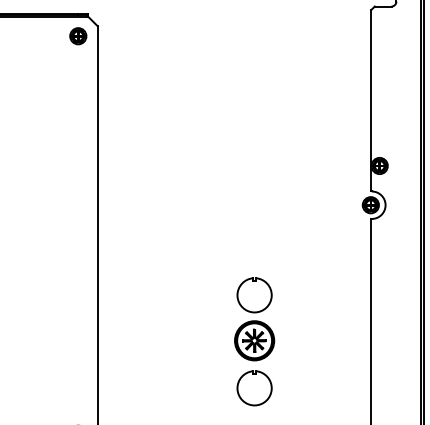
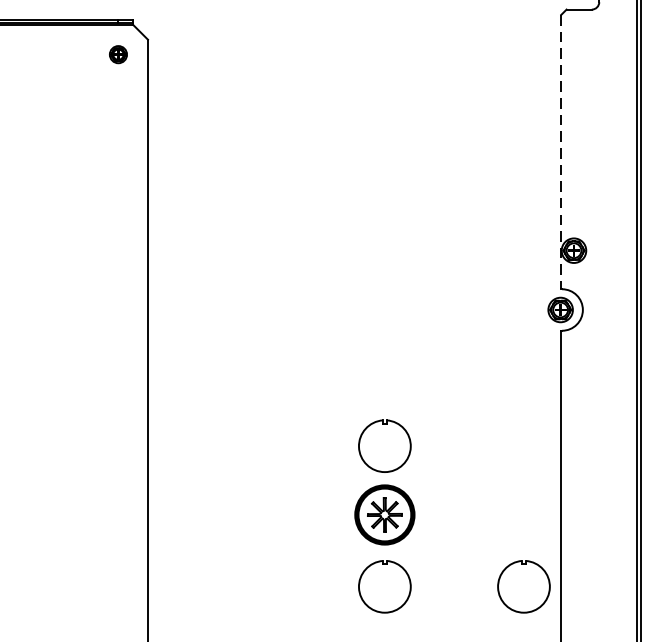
part: (78, 36) -> (118, 54), size x0.7
line: (371, 100) -> (561, 151), solid -> dashed
part: (346, 388) -> (523, 587), added

